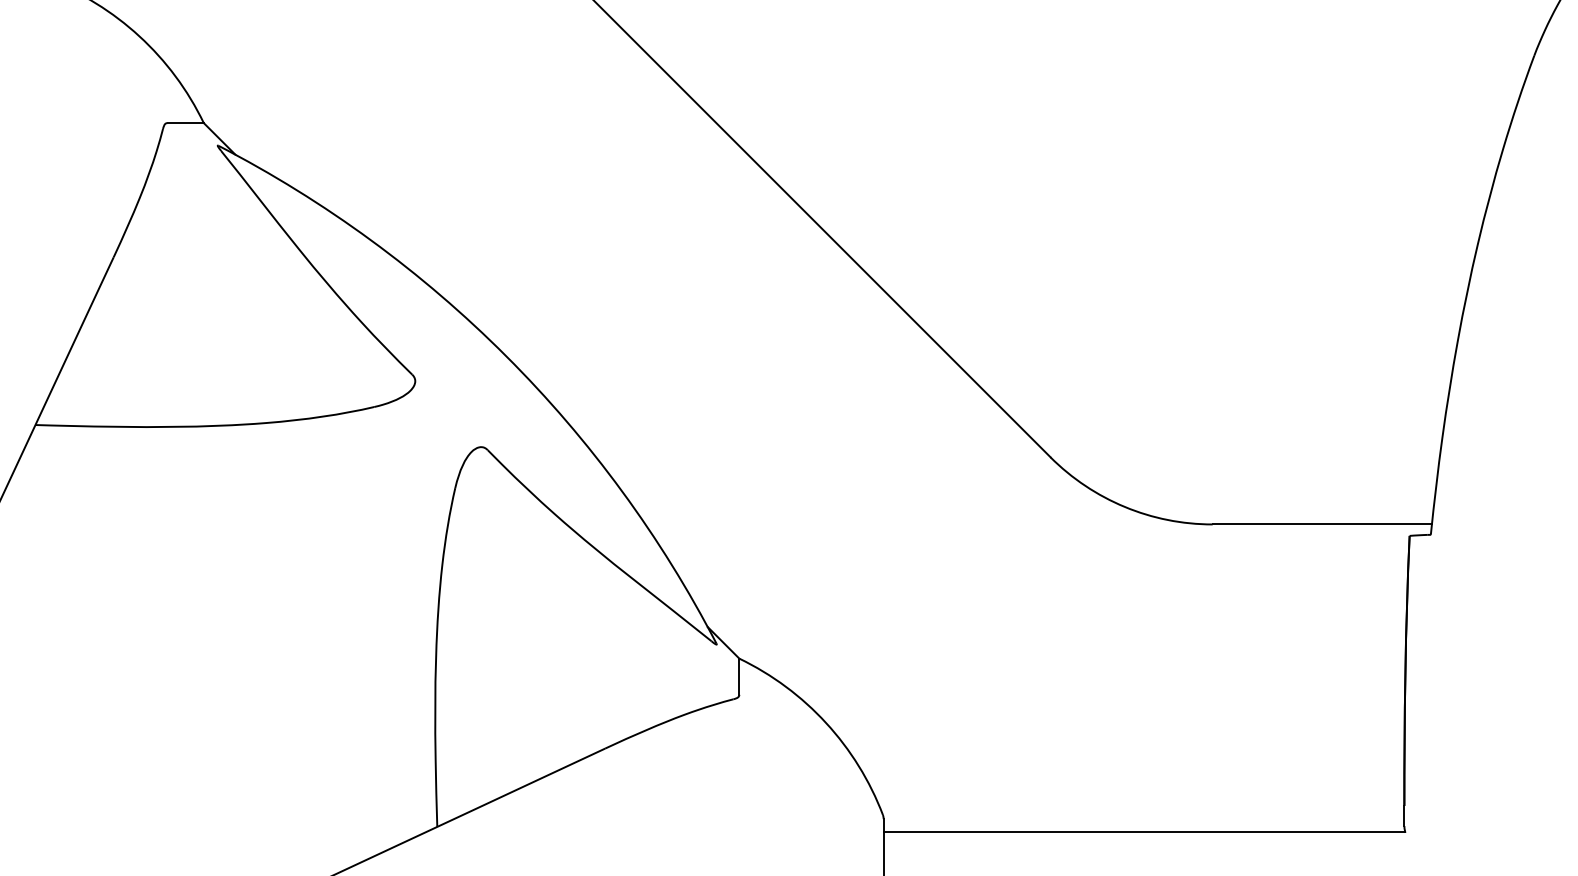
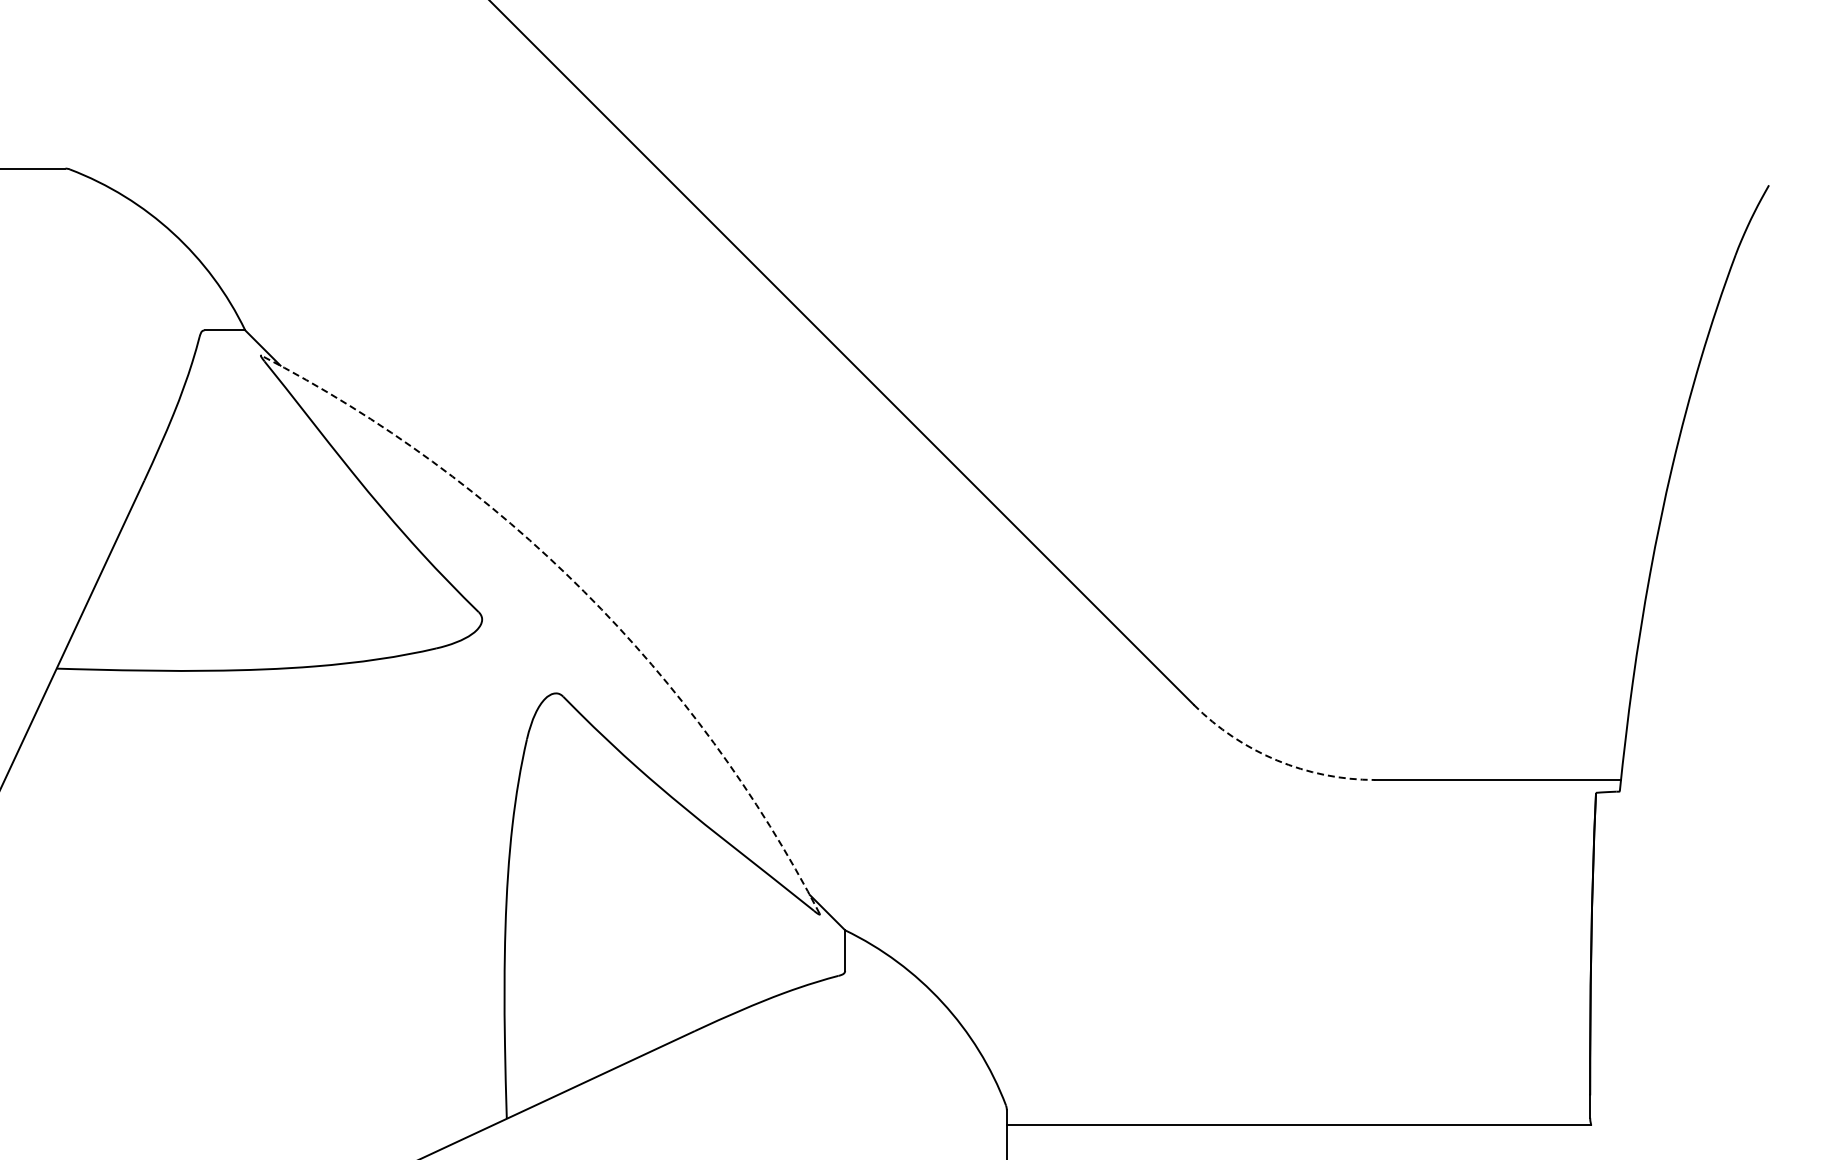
arc: (506, 356) -> (584, 591), solid -> dashed
arc: (1125, 507) -> (1277, 760), solid -> dashed

